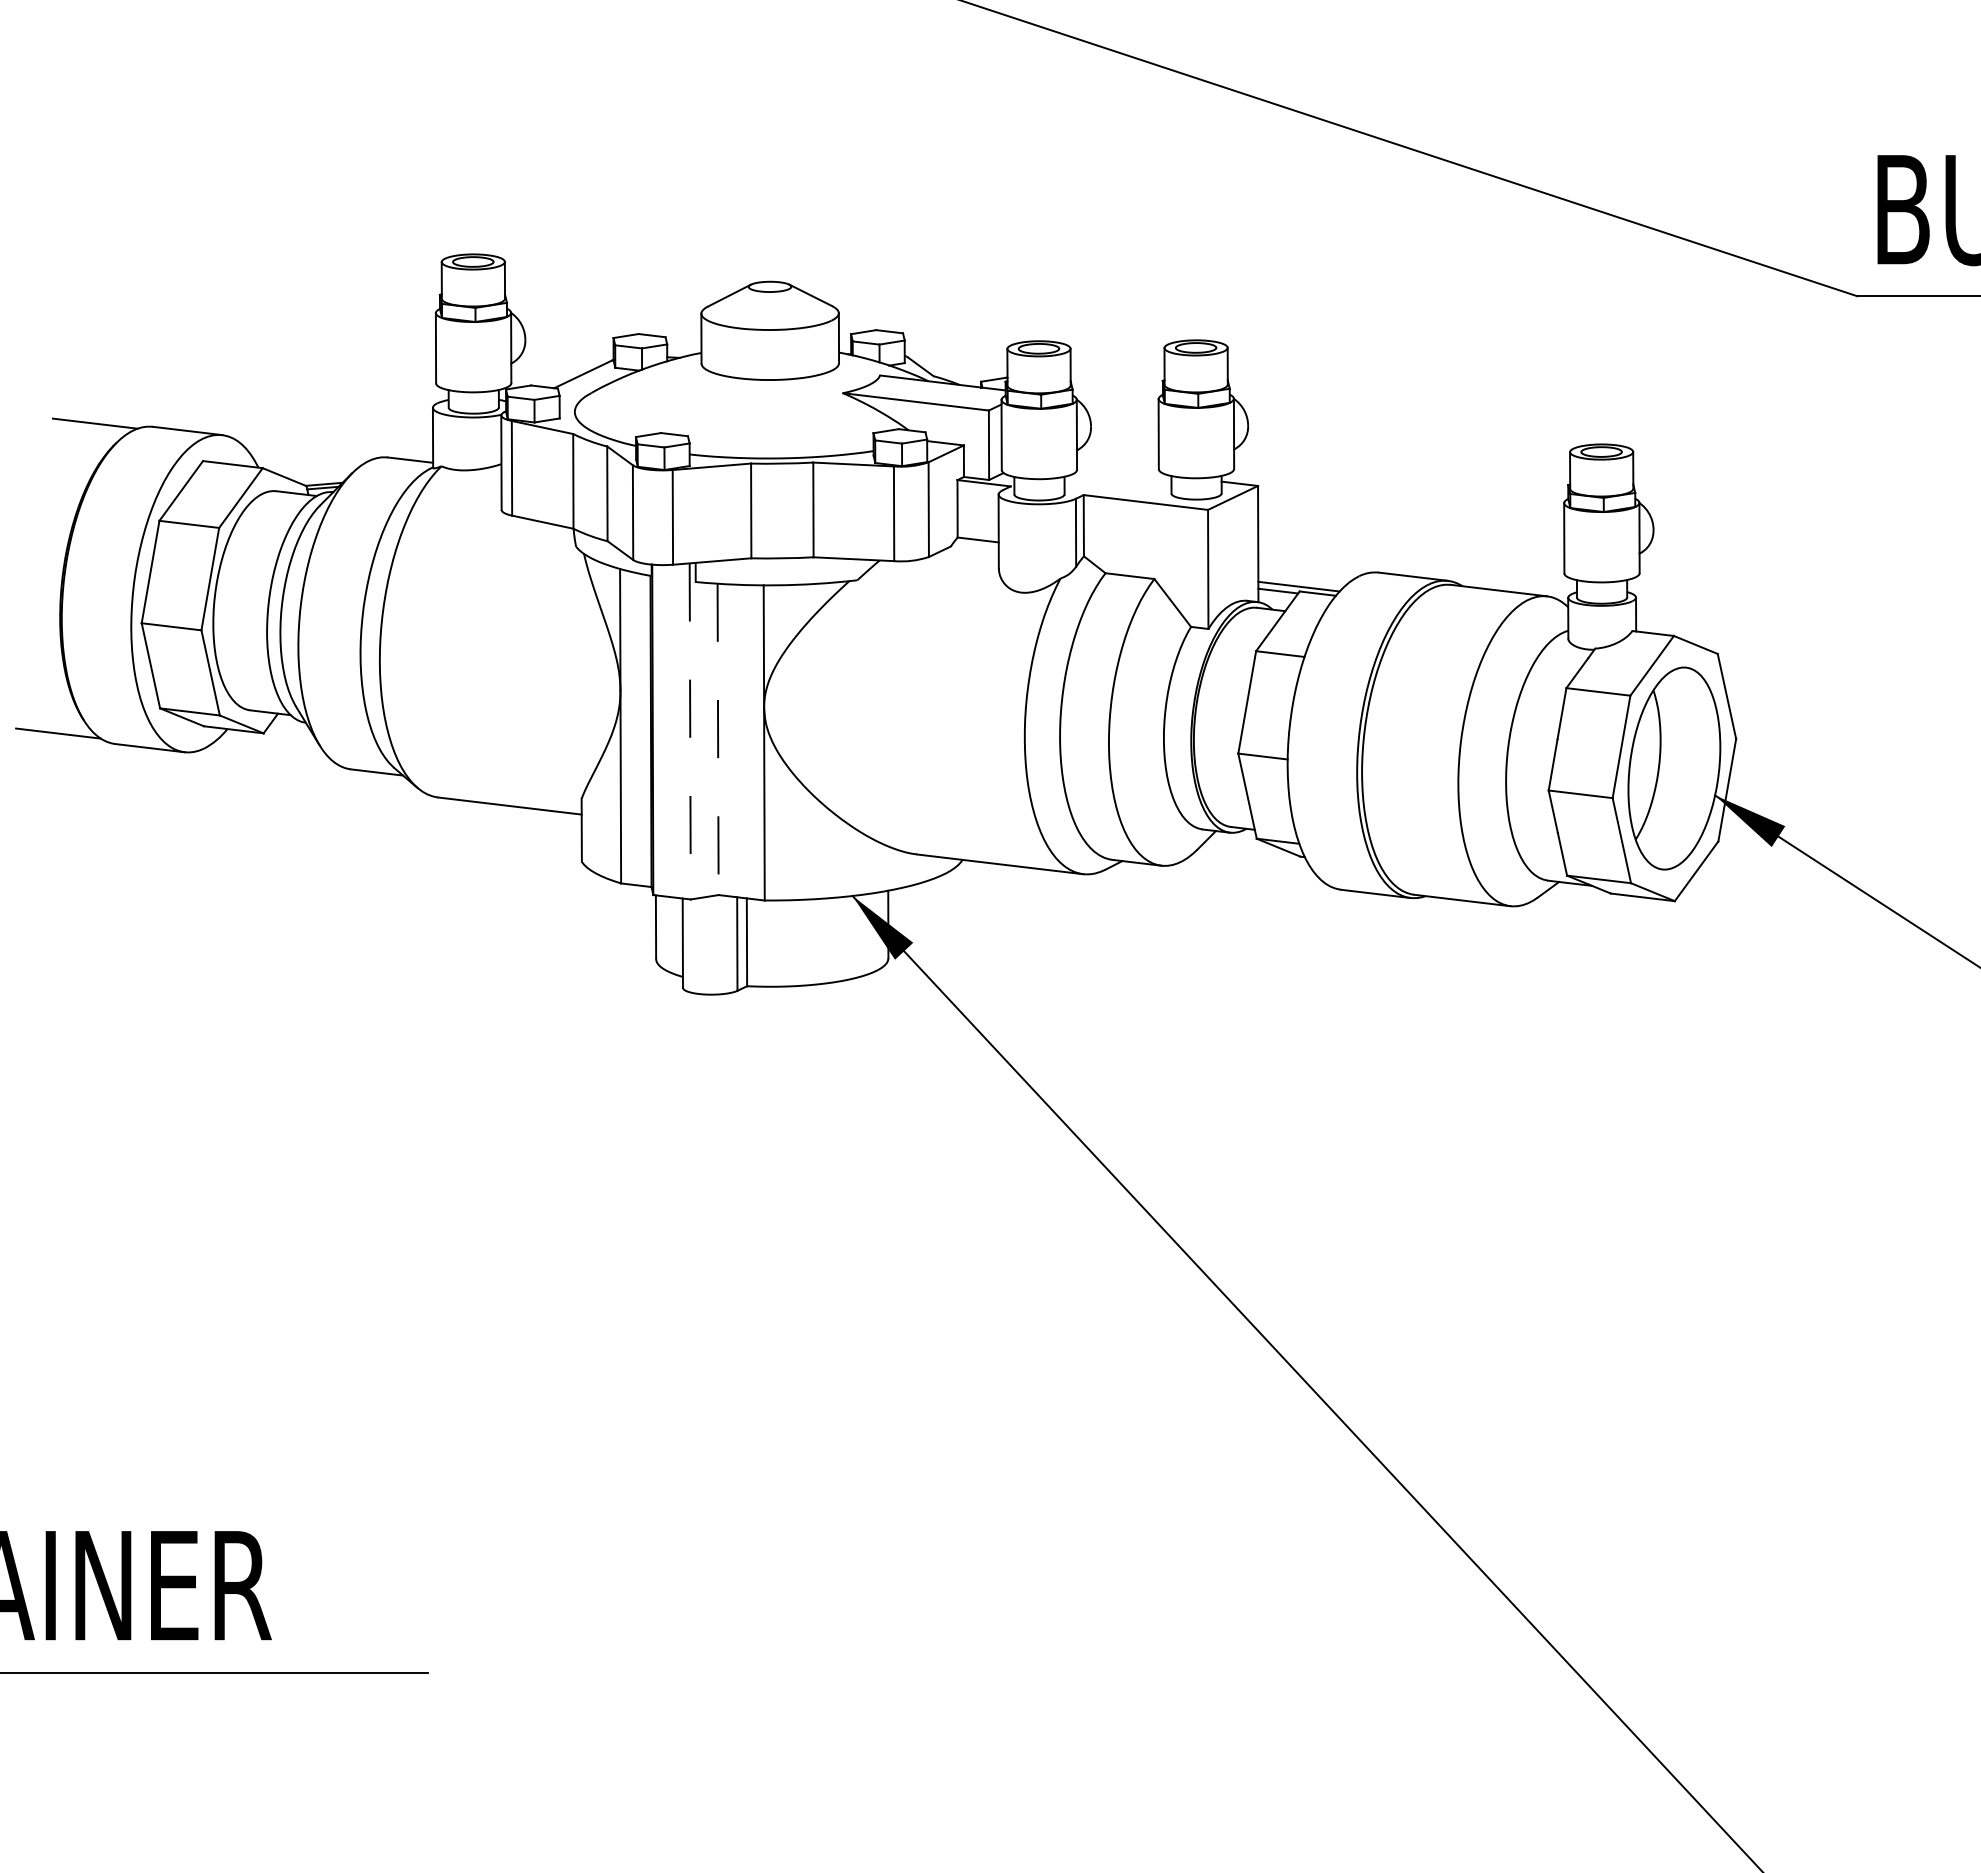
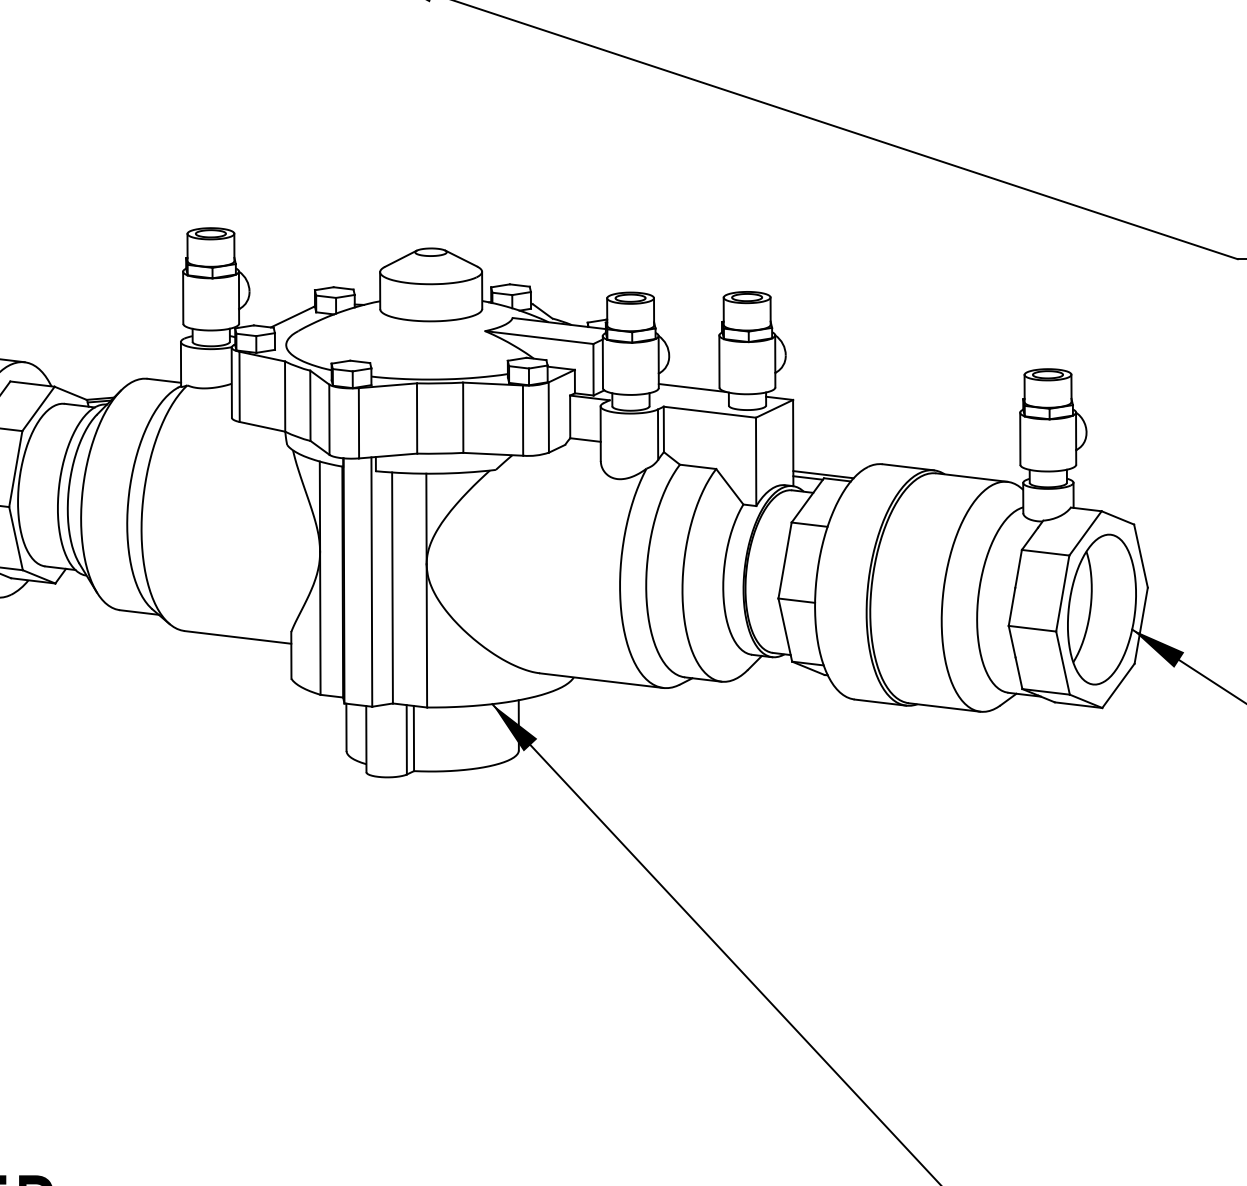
line: (1122, 469) -> (692, 387), added
line: (690, 731) -> (372, 582), dashed -> solid
line: (718, 739) -> (392, 588), dashed -> solid

